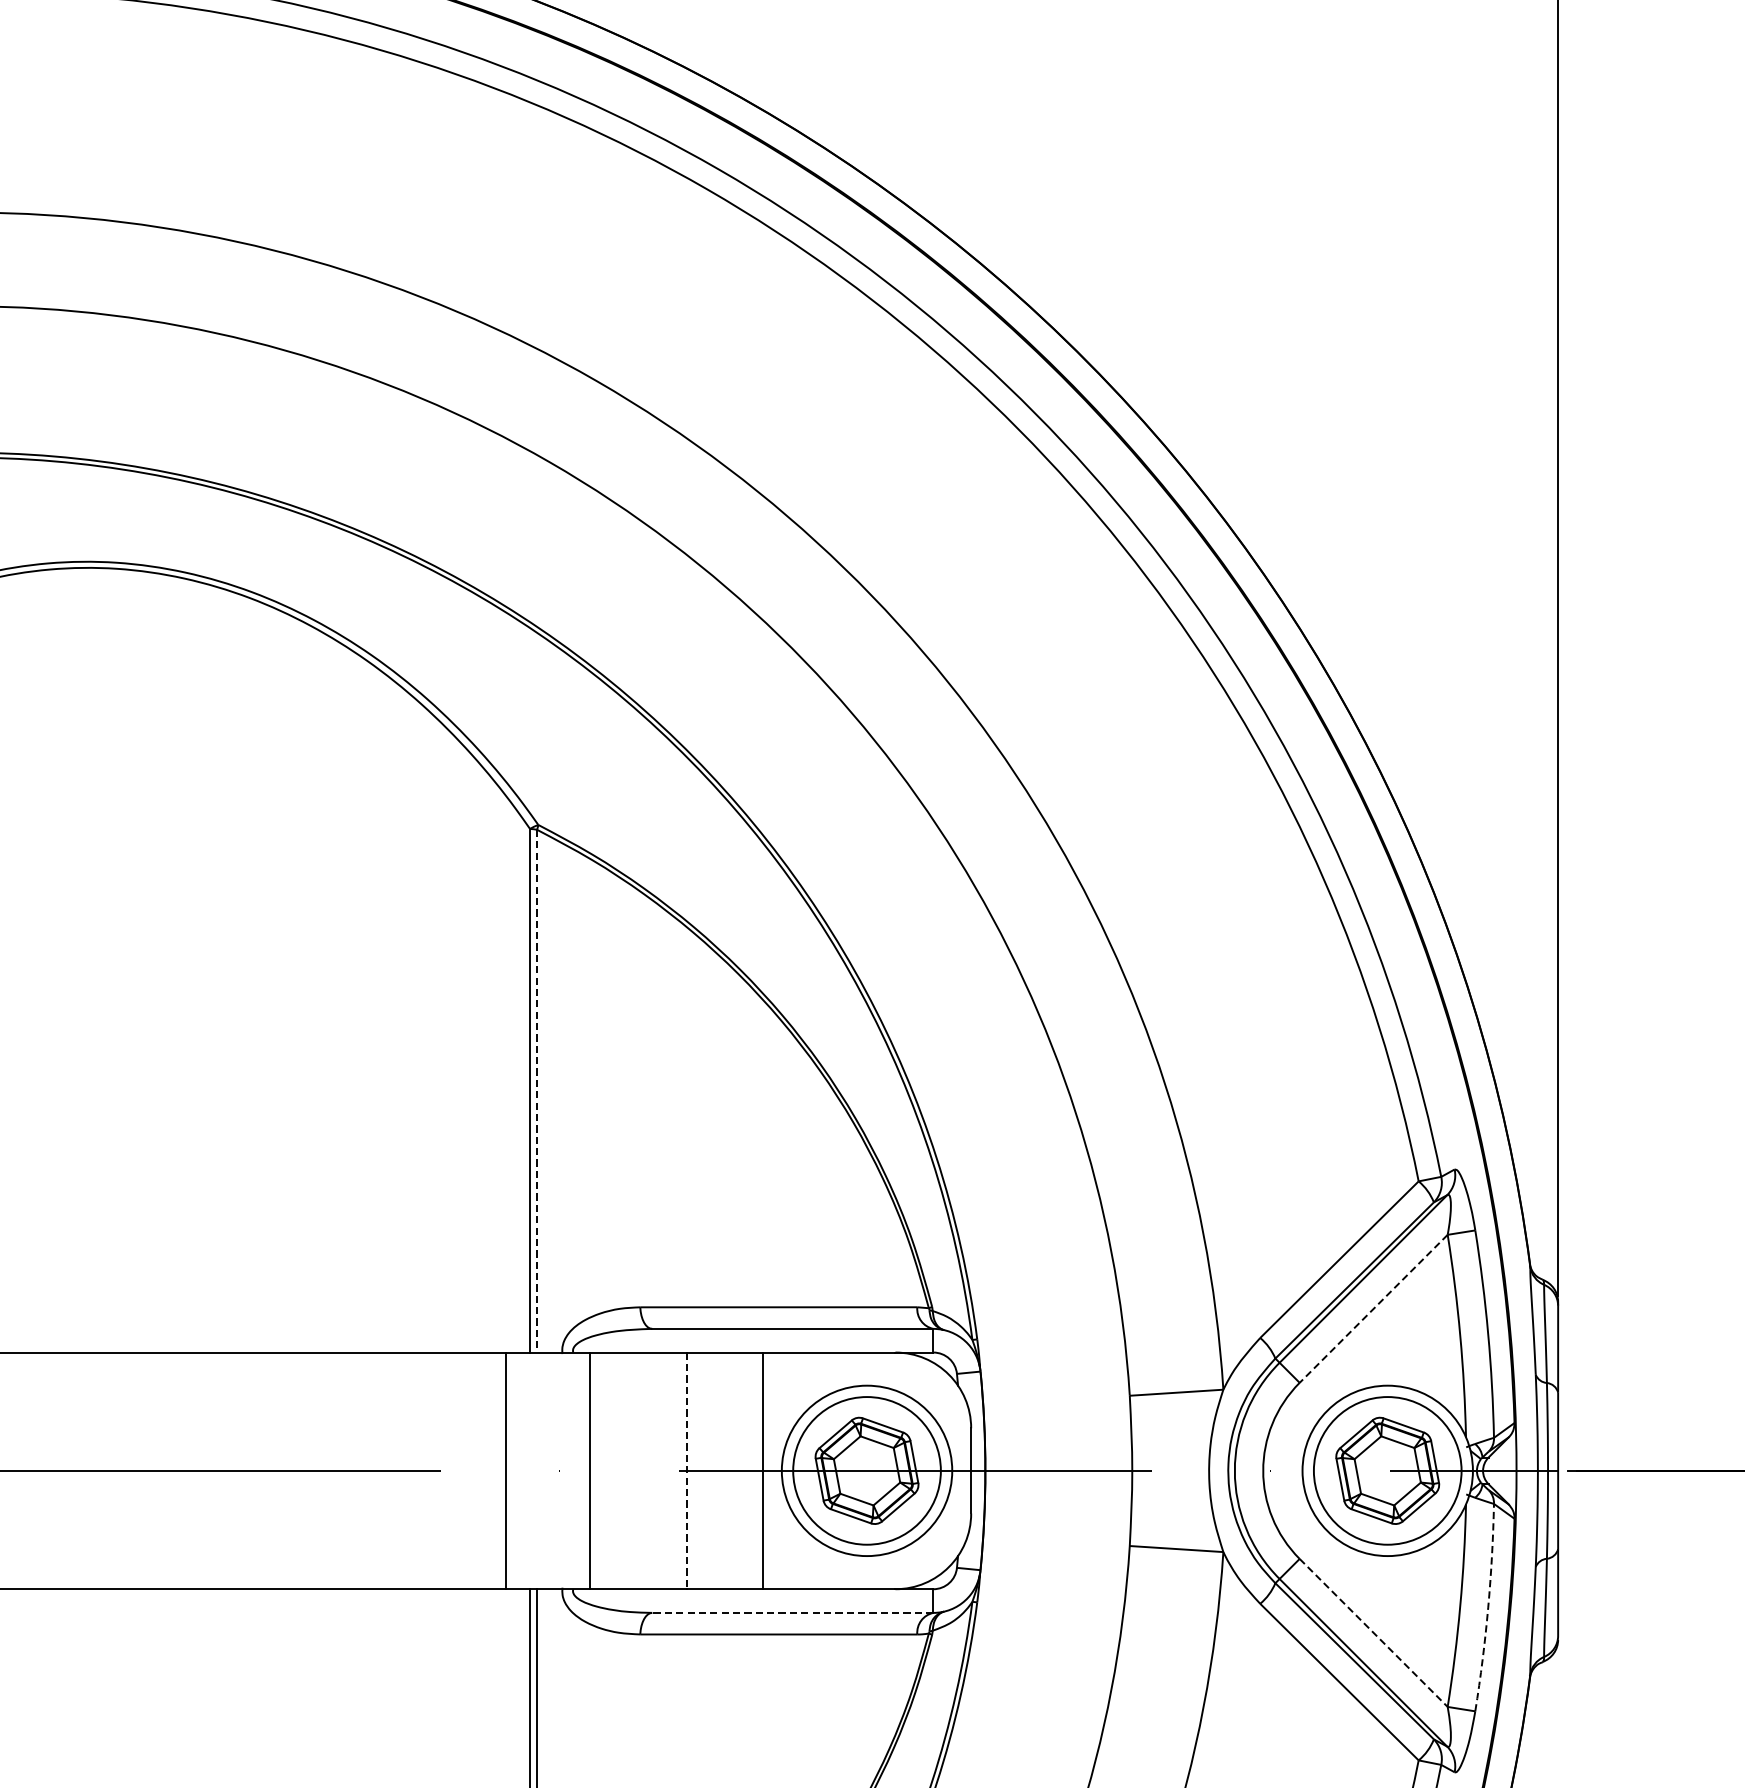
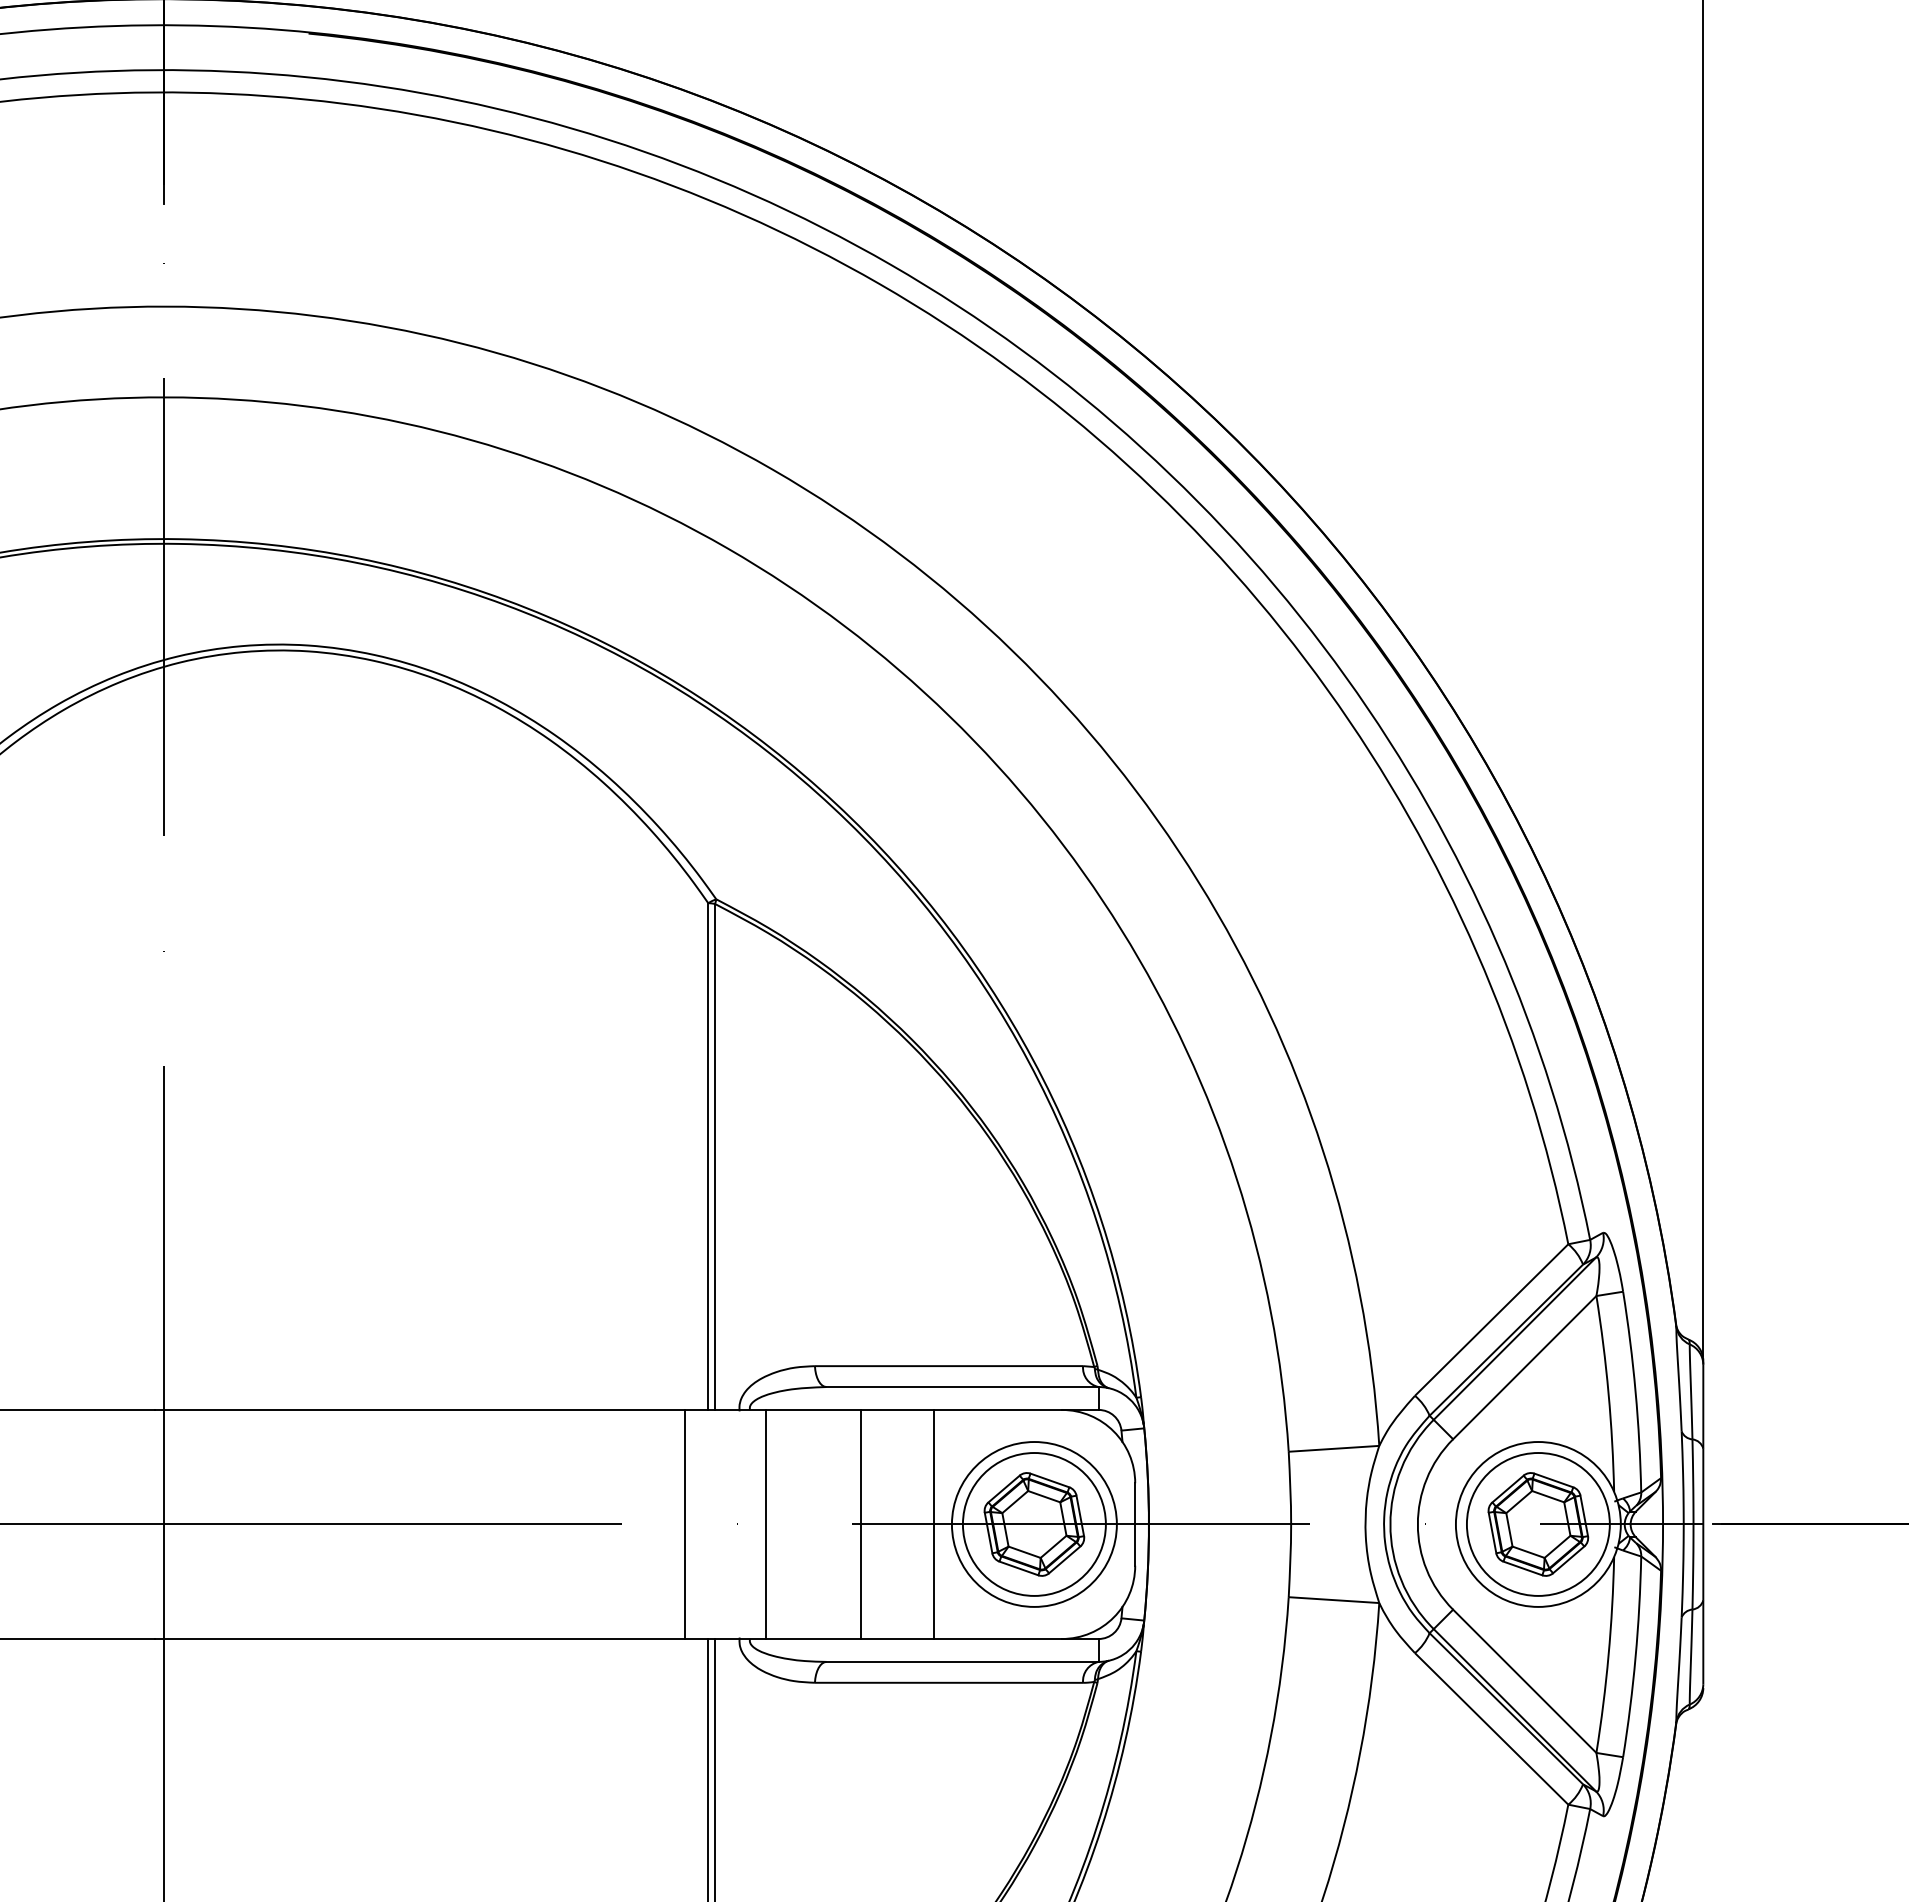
line: (537, 1090) -> (715, 1156), dashed -> solid
line: (1373, 1308) -> (1524, 1367), dashed -> solid
line: (687, 1470) -> (860, 1524), dashed -> solid
arc: (1488, 1608) -> (1635, 1657), dashed -> solid
line: (792, 1612) -> (962, 1661), dashed -> solid
line: (1374, 1633) -> (1525, 1681), dashed -> solid

